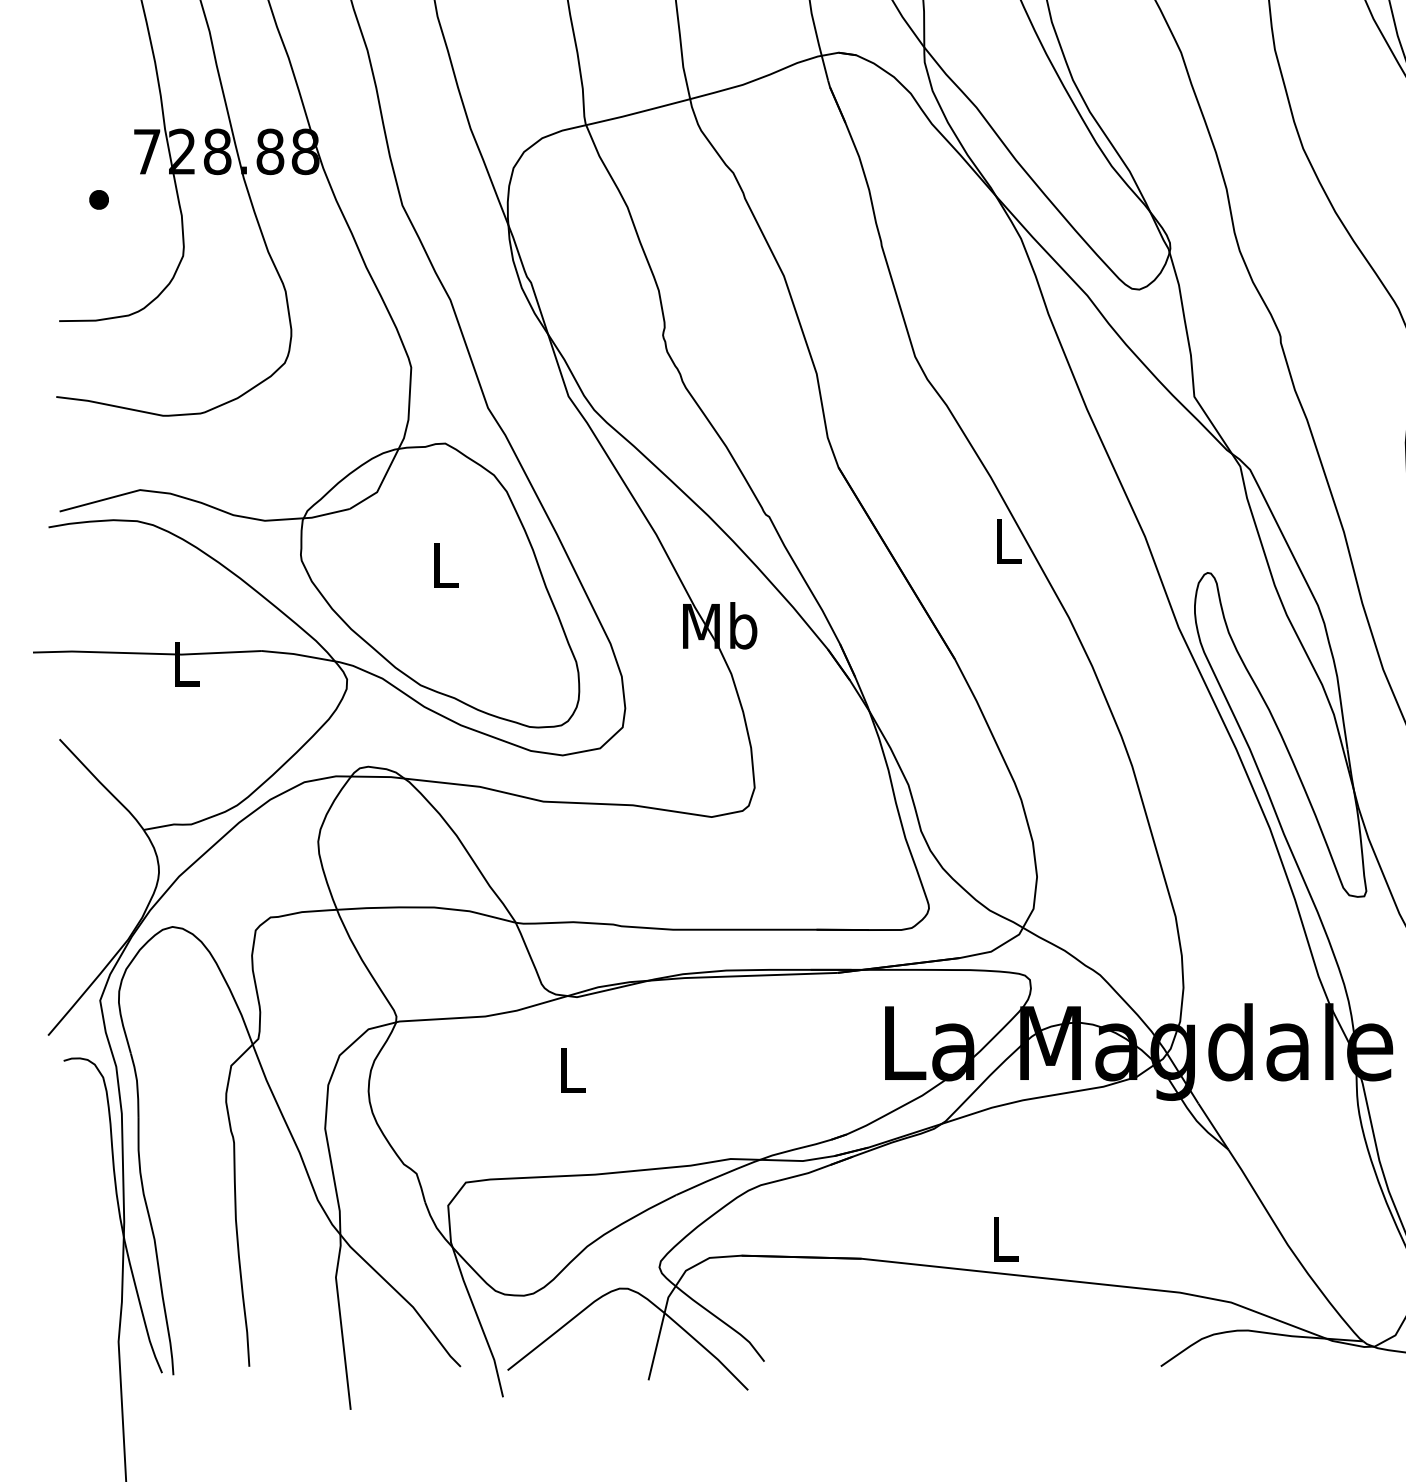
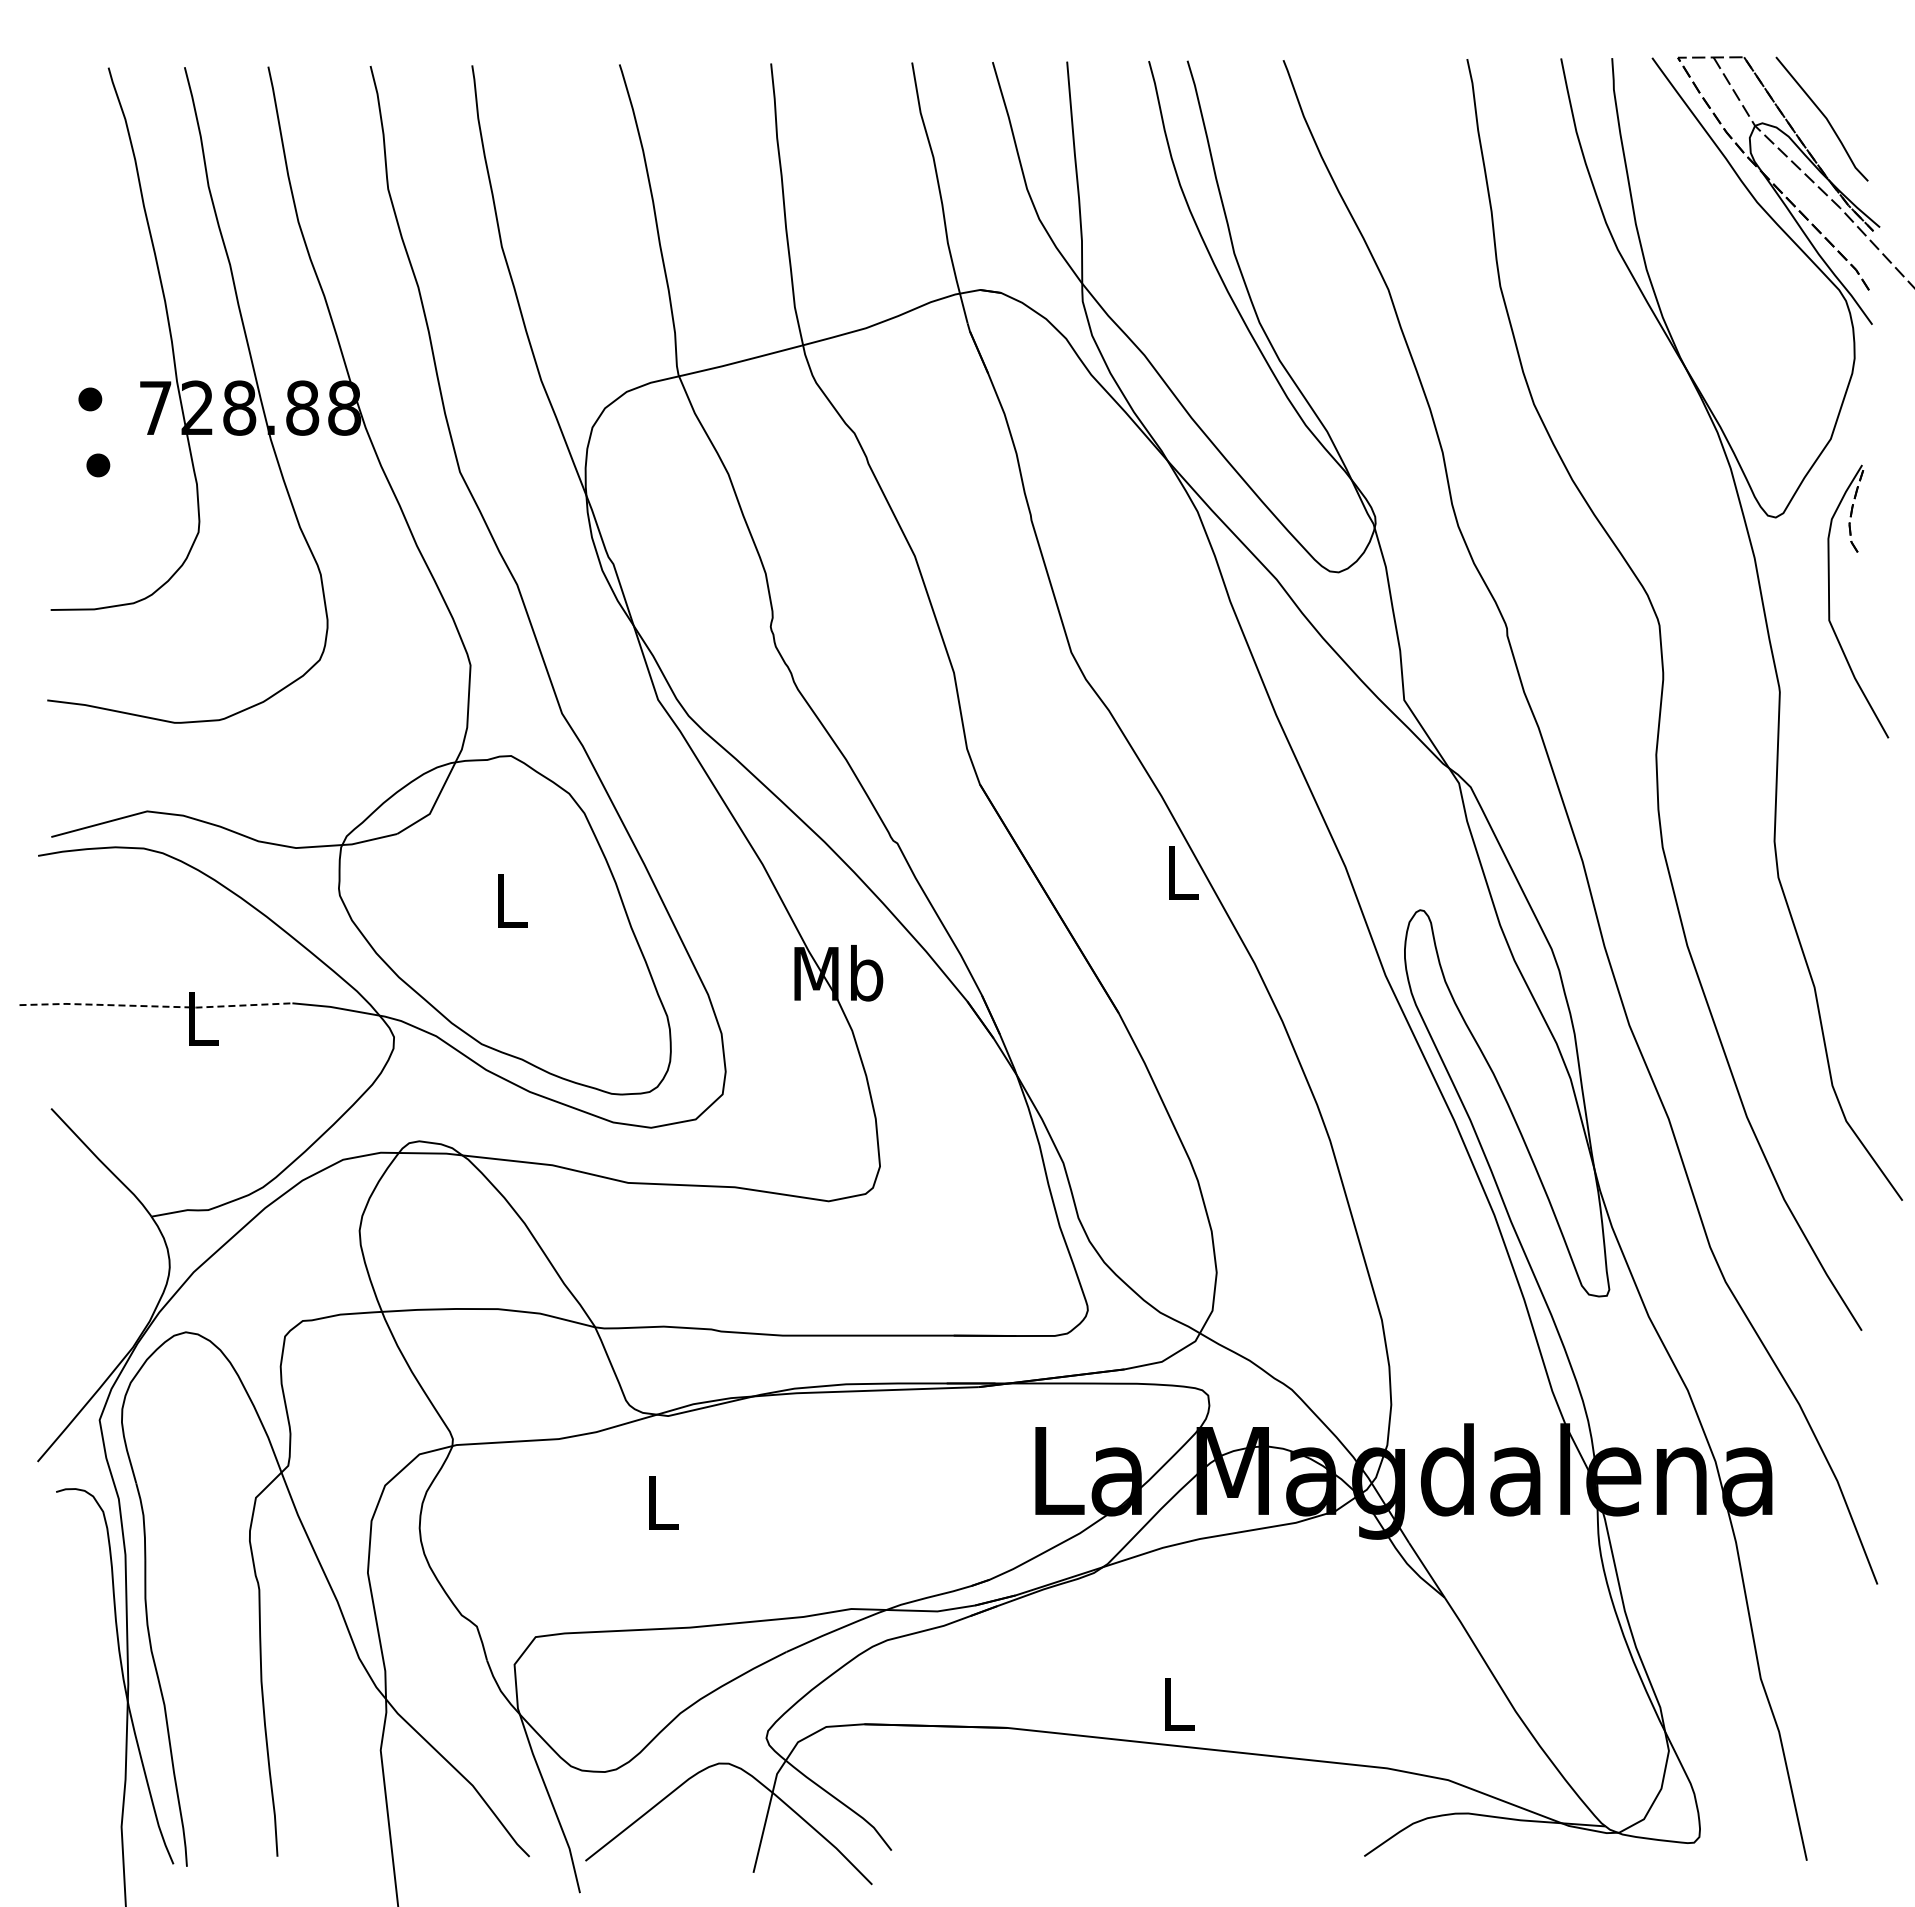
part: (92, 144) -> (90, 399), added
line: (147, 653) -> (155, 1006), solid -> dashed

